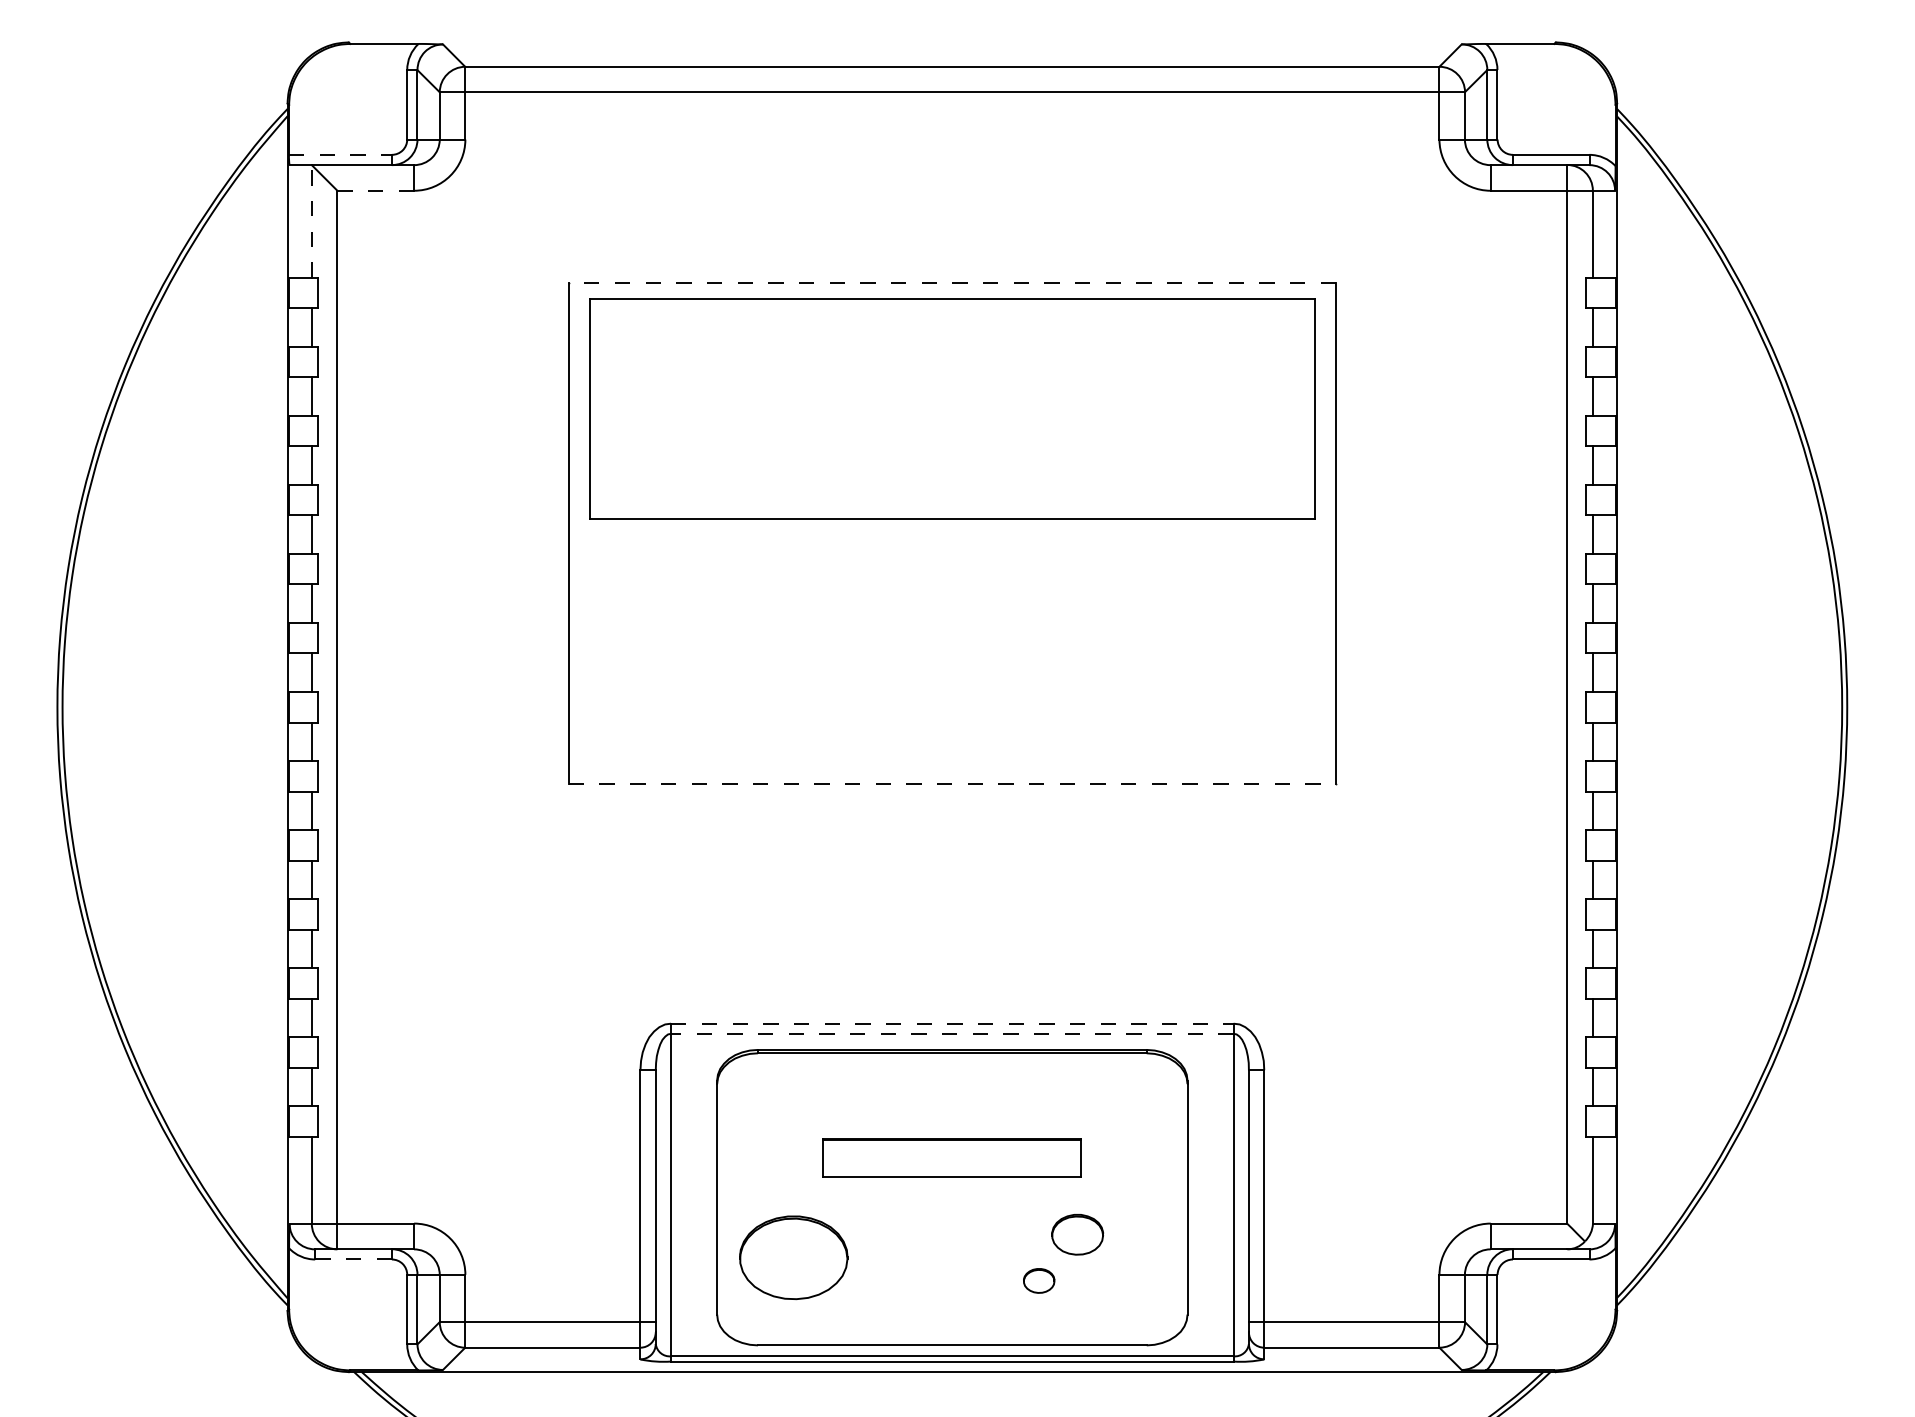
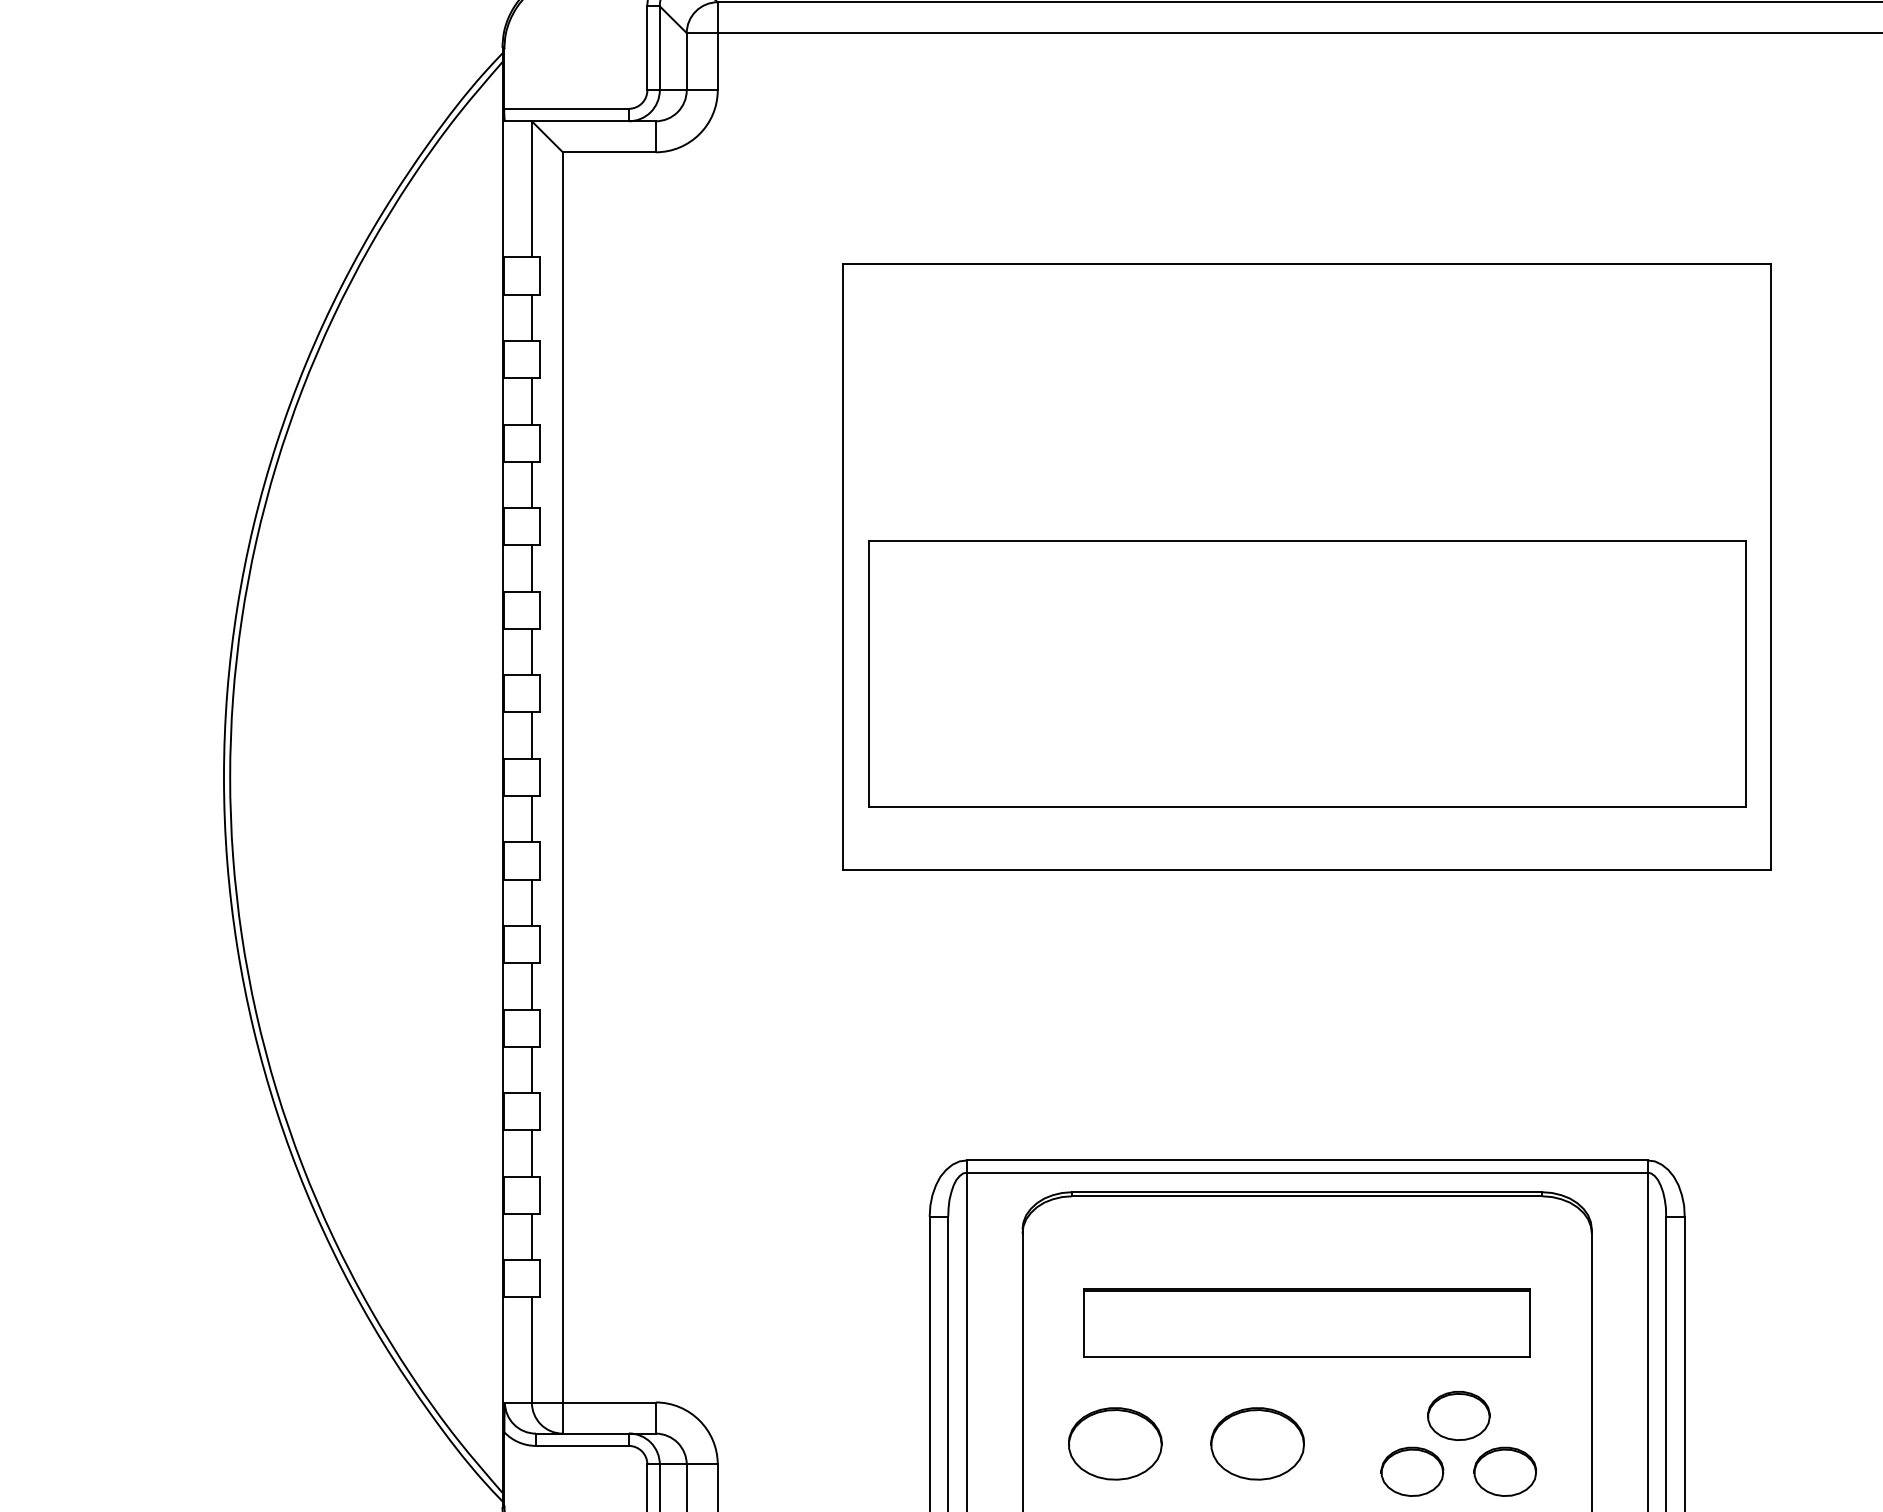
line: (341, 154) -> (567, 108), dashed -> solid
line: (375, 190) -> (608, 151), dashed -> solid
line: (311, 220) -> (531, 188), dashed -> solid
line: (952, 282) -> (1307, 263), dashed -> solid
part: (952, 408) -> (1307, 673), moved
line: (952, 783) -> (1307, 869), dashed -> solid
line: (952, 1023) -> (1307, 1160), dashed -> solid
line: (951, 1033) -> (1306, 1172), dashed -> solid
part: (951, 1157) -> (1306, 1322), size x1.43
part: (793, 1257) -> (1114, 1443), size x0.71
part: (911, 1257) -> (1257, 1443), added
line: (353, 1259) -> (582, 1445), dashed -> solid
part: (1038, 1280) -> (1411, 1471), size x1.67
part: (1115, 1280) -> (1504, 1471), added

